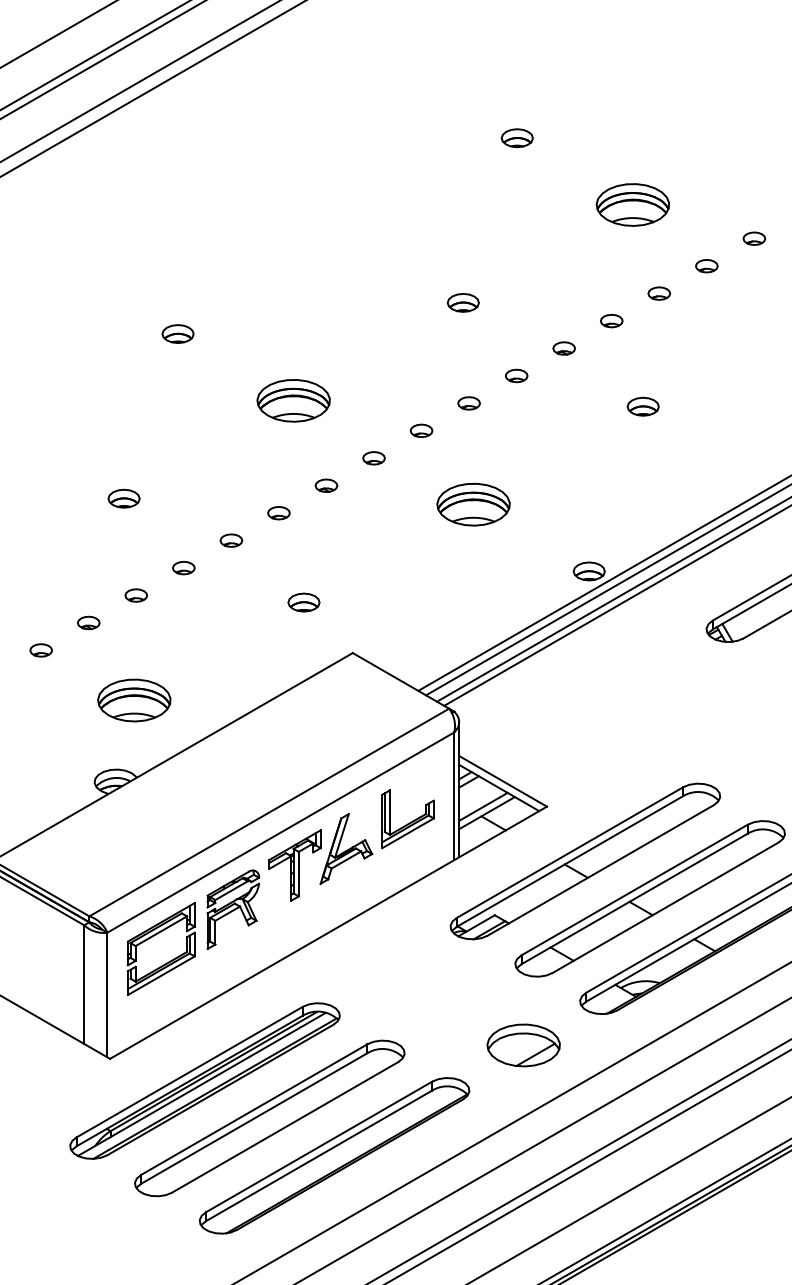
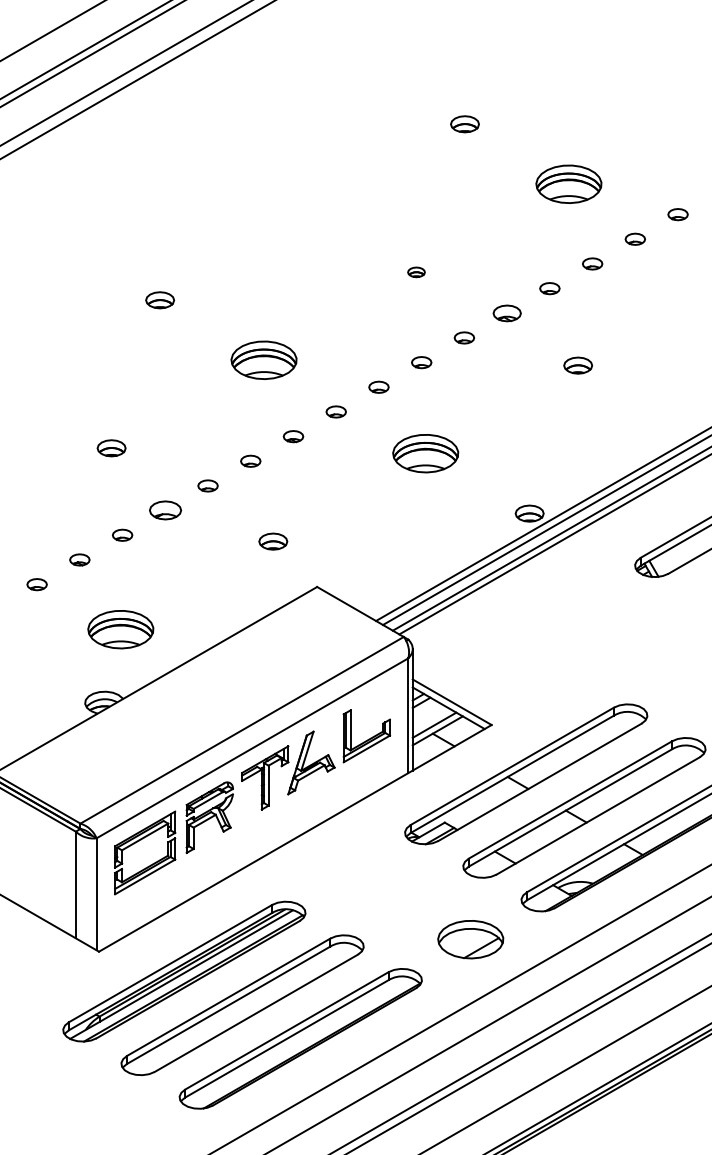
part: (463, 303) -> (416, 272), size x0.6
part: (563, 347) -> (506, 312), size x1.4
part: (182, 567) -> (164, 510), size x1.6

